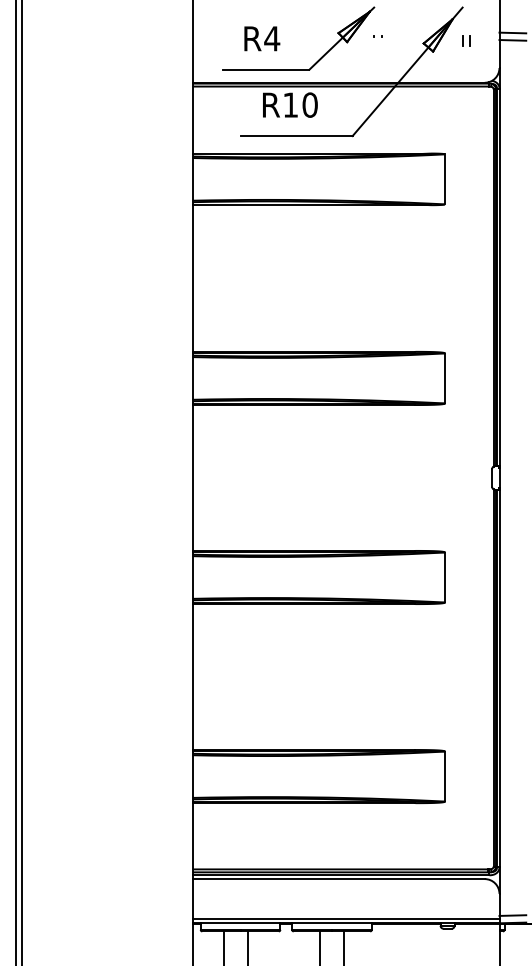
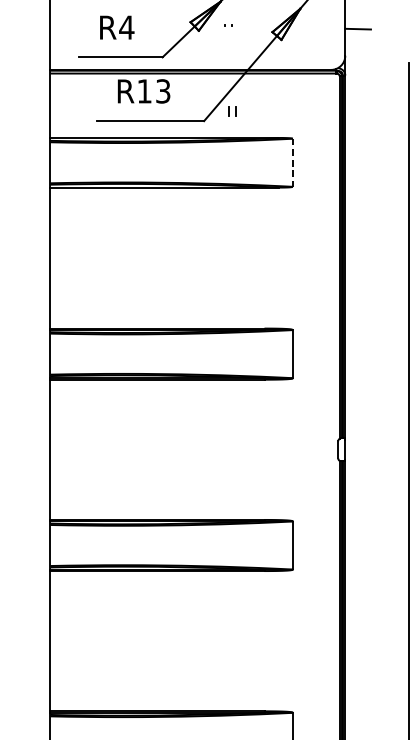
line: (512, 32) -> (357, 21), removed
part: (466, 40) -> (232, 110), moved
text: (309, 104) -> (162, 90), R10 -> R13
line: (444, 179) -> (292, 162), solid -> dashed

